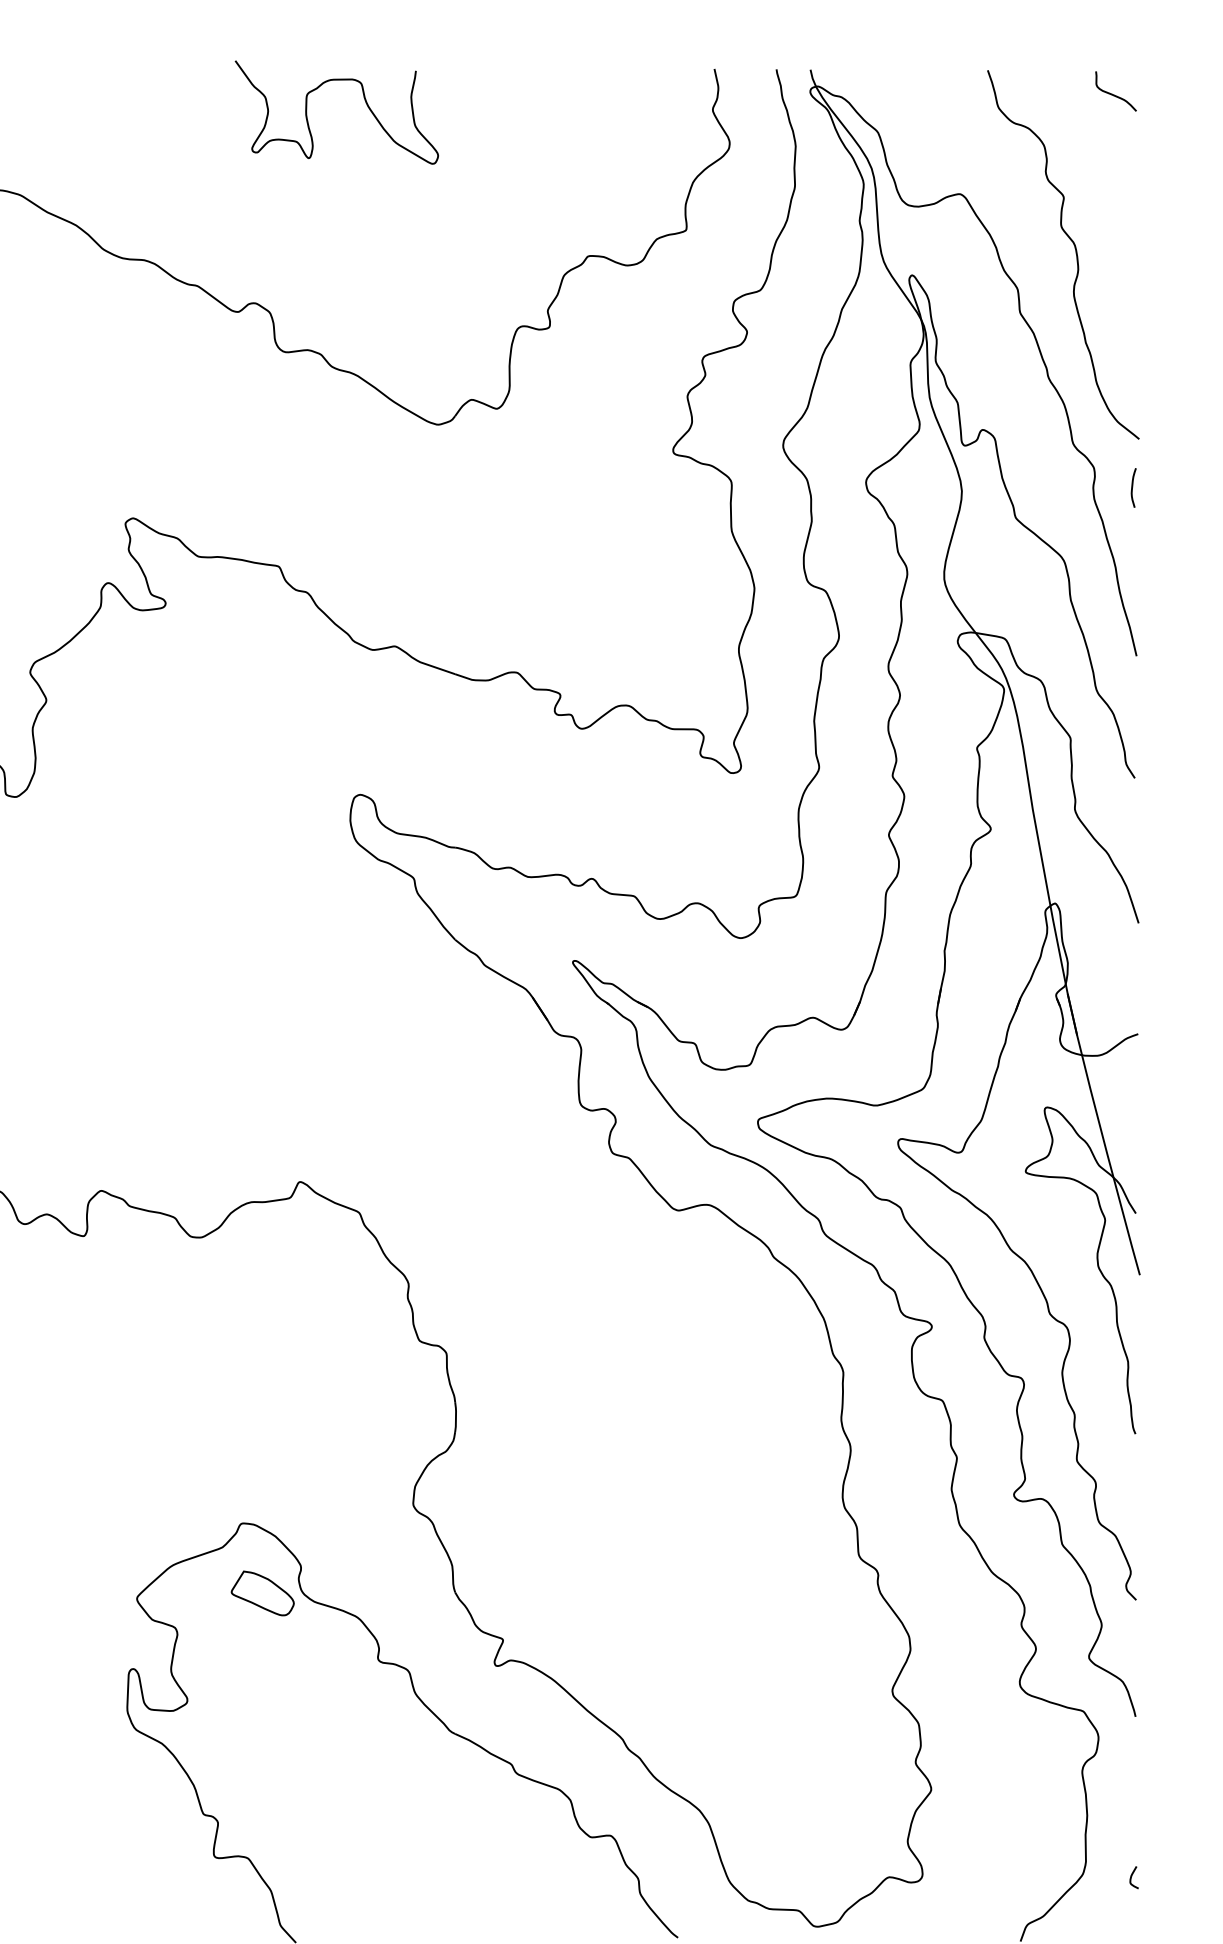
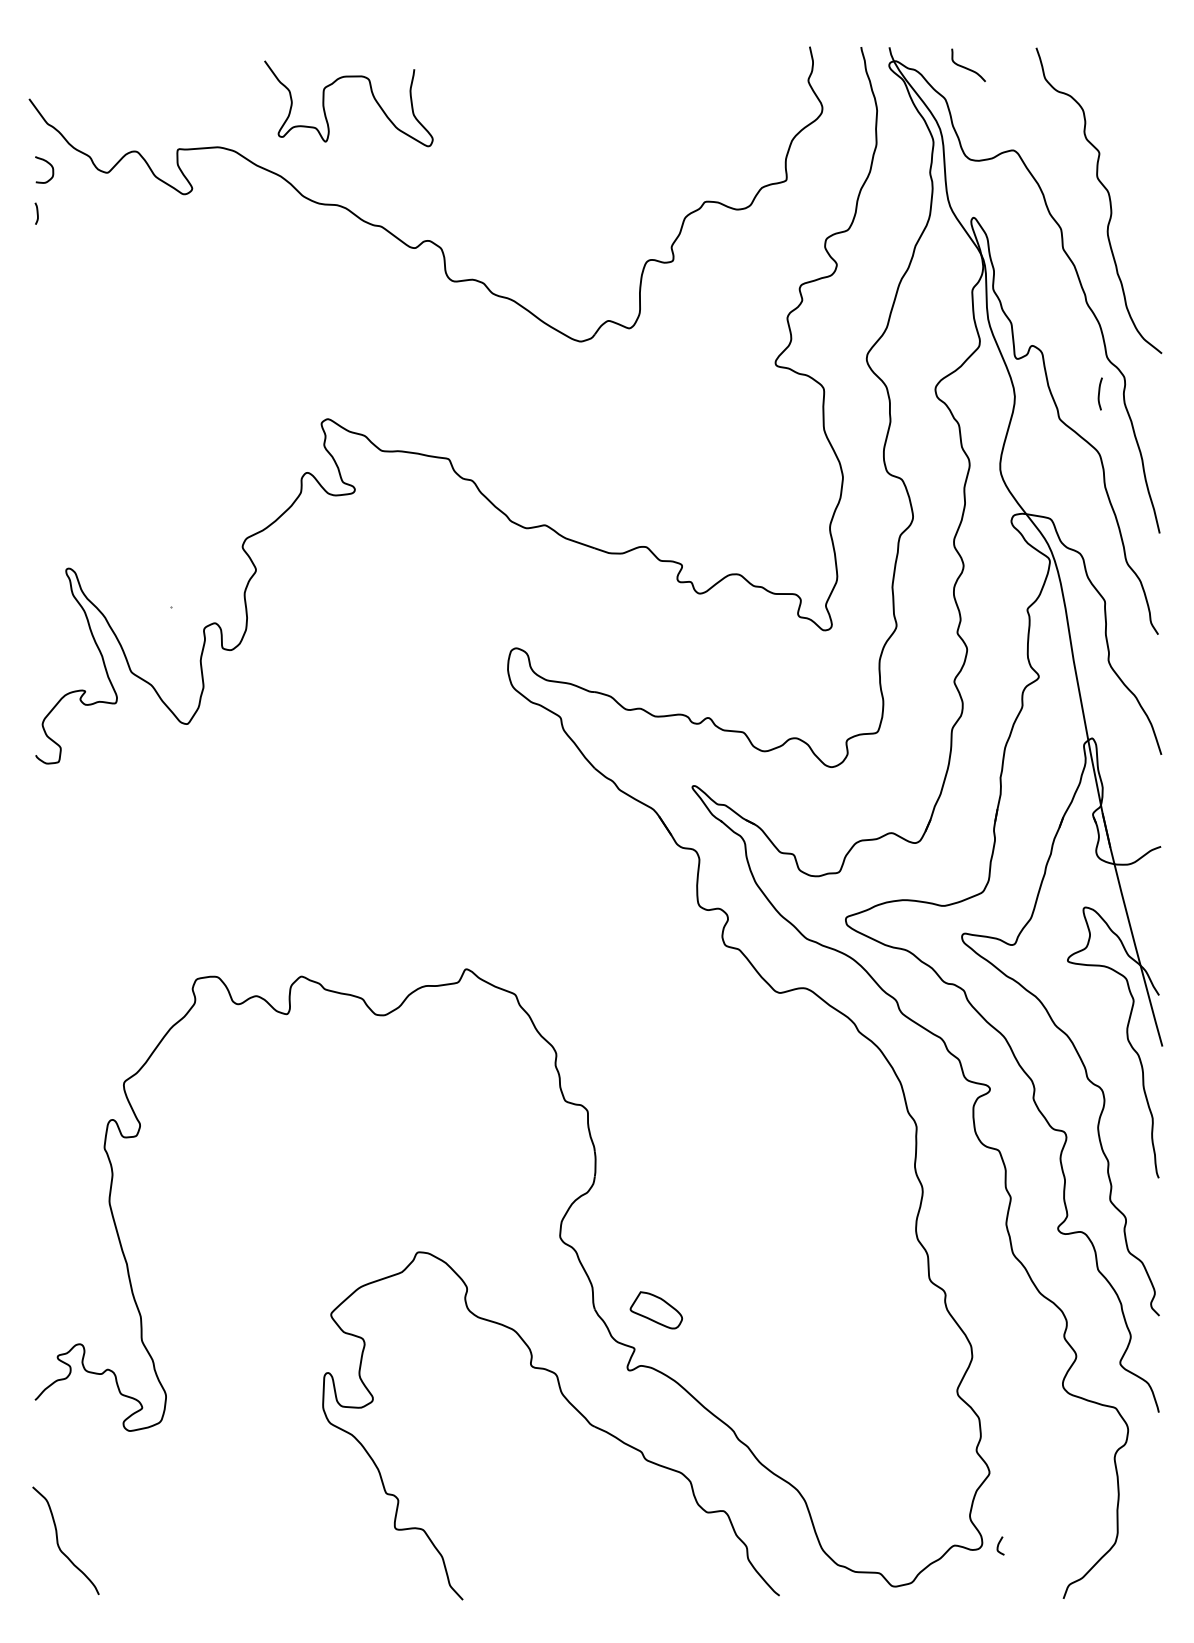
curve: (1114, 94) -> (967, 67), moved
curve: (307, 112) -> (324, 103), moved
curve: (1132, 487) -> (1099, 393), moved
part: (262, 1593) -> (656, 1310), moved
curve: (1132, 1877) -> (999, 1545), moved

